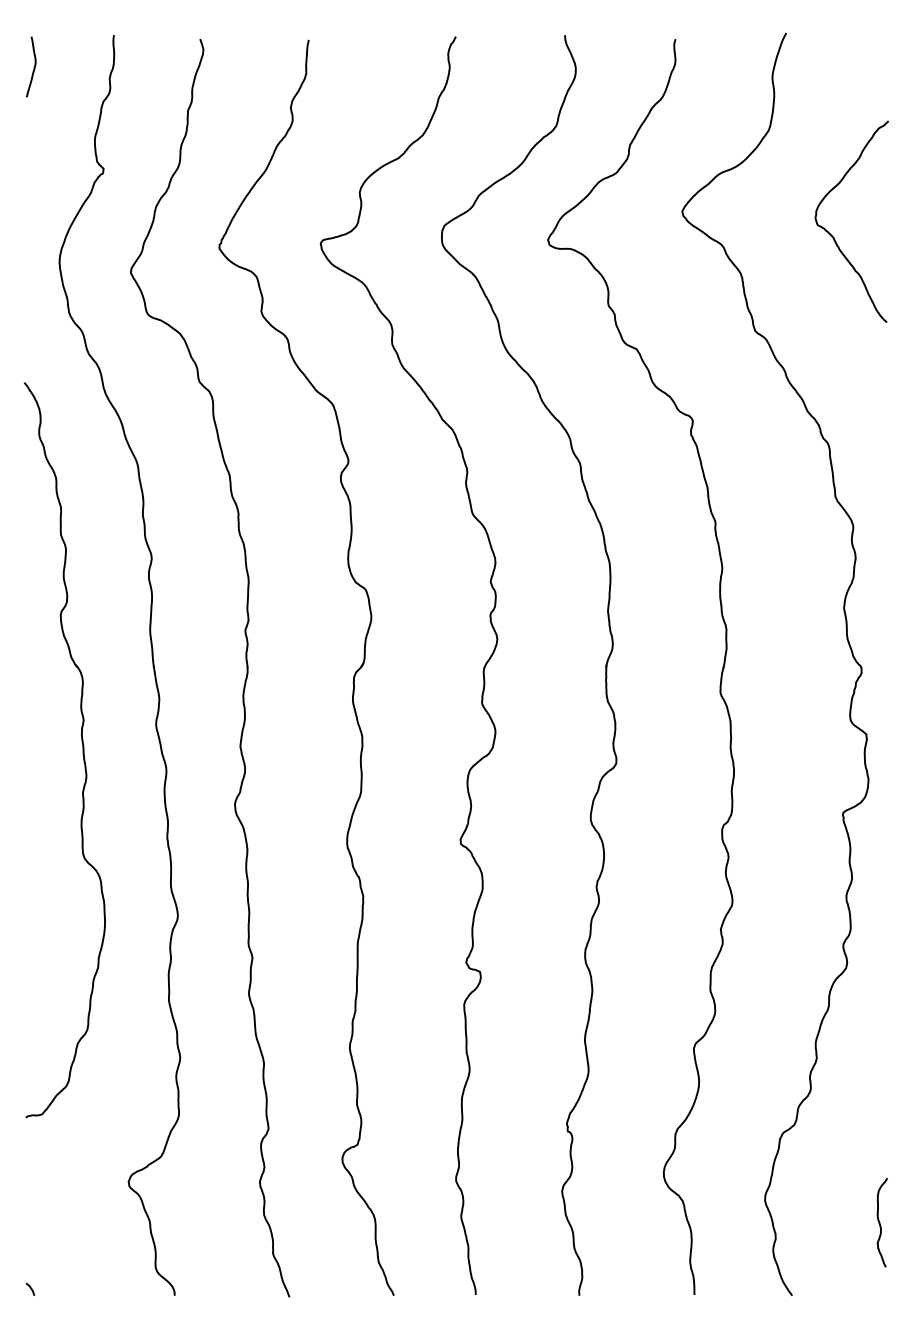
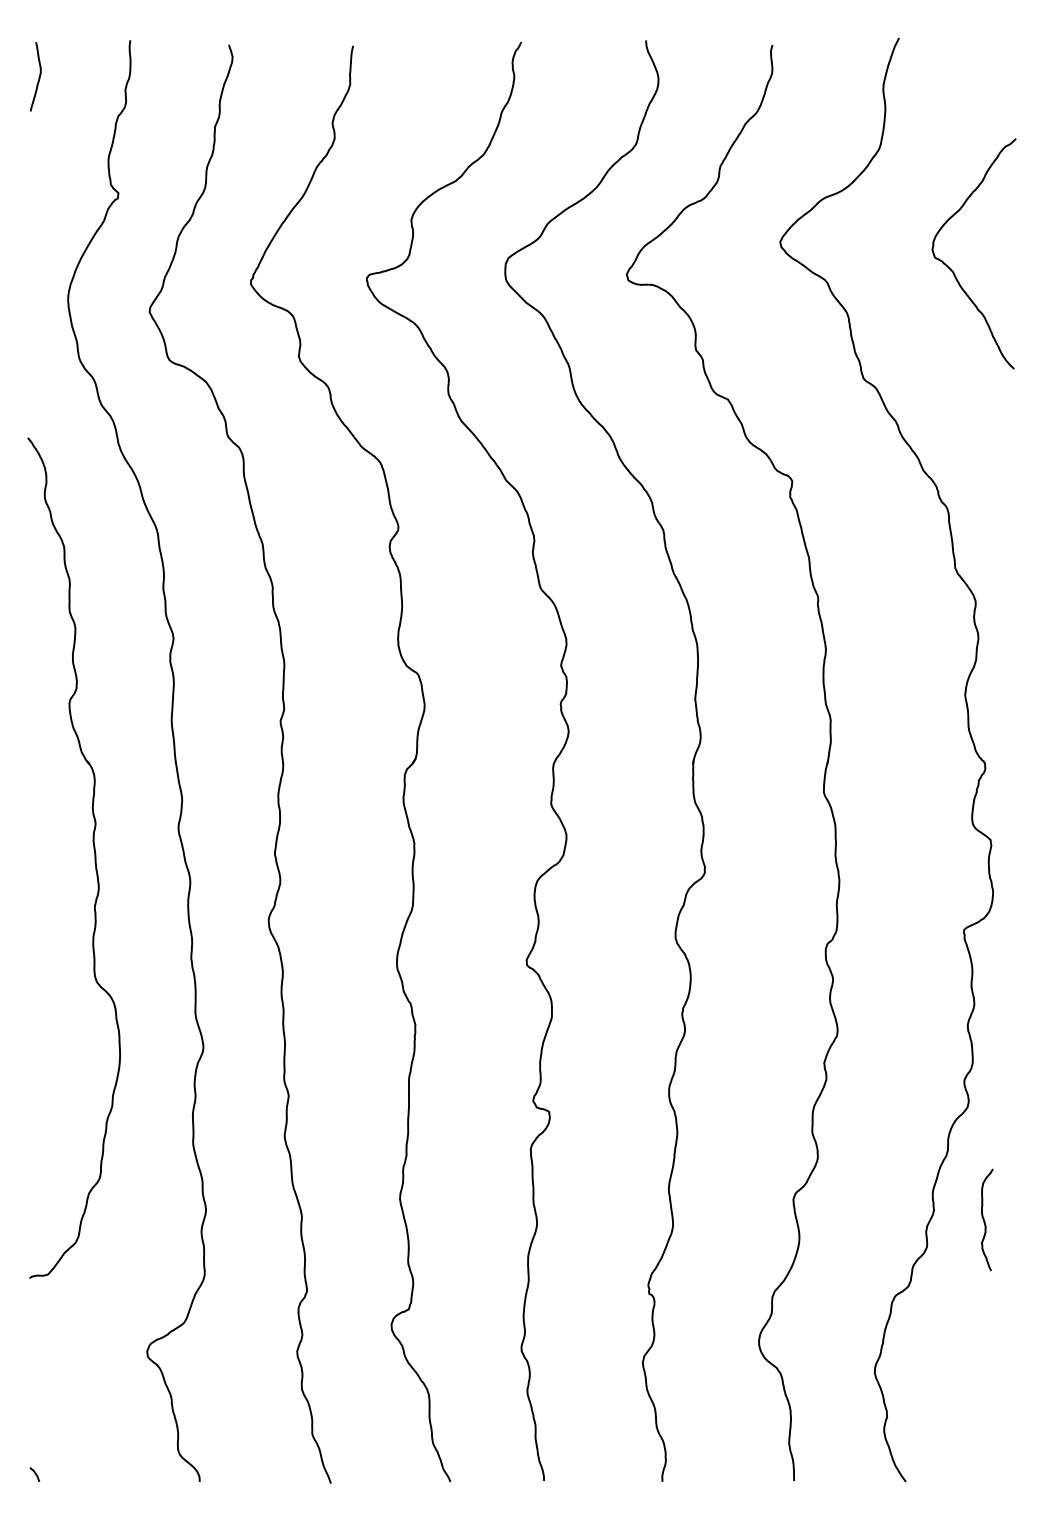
curve: (880, 1222) -> (985, 1219), moved

